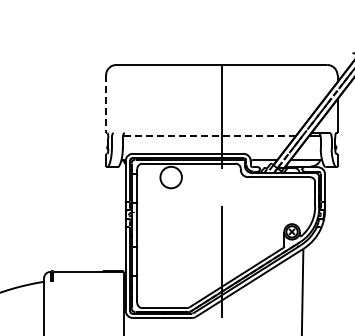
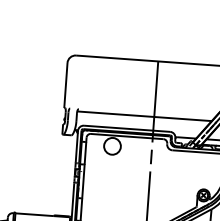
line: (106, 104) -> (66, 85), dashed -> solid
line: (208, 136) -> (143, 116), dashed -> solid
line: (221, 187) -> (151, 156), added

